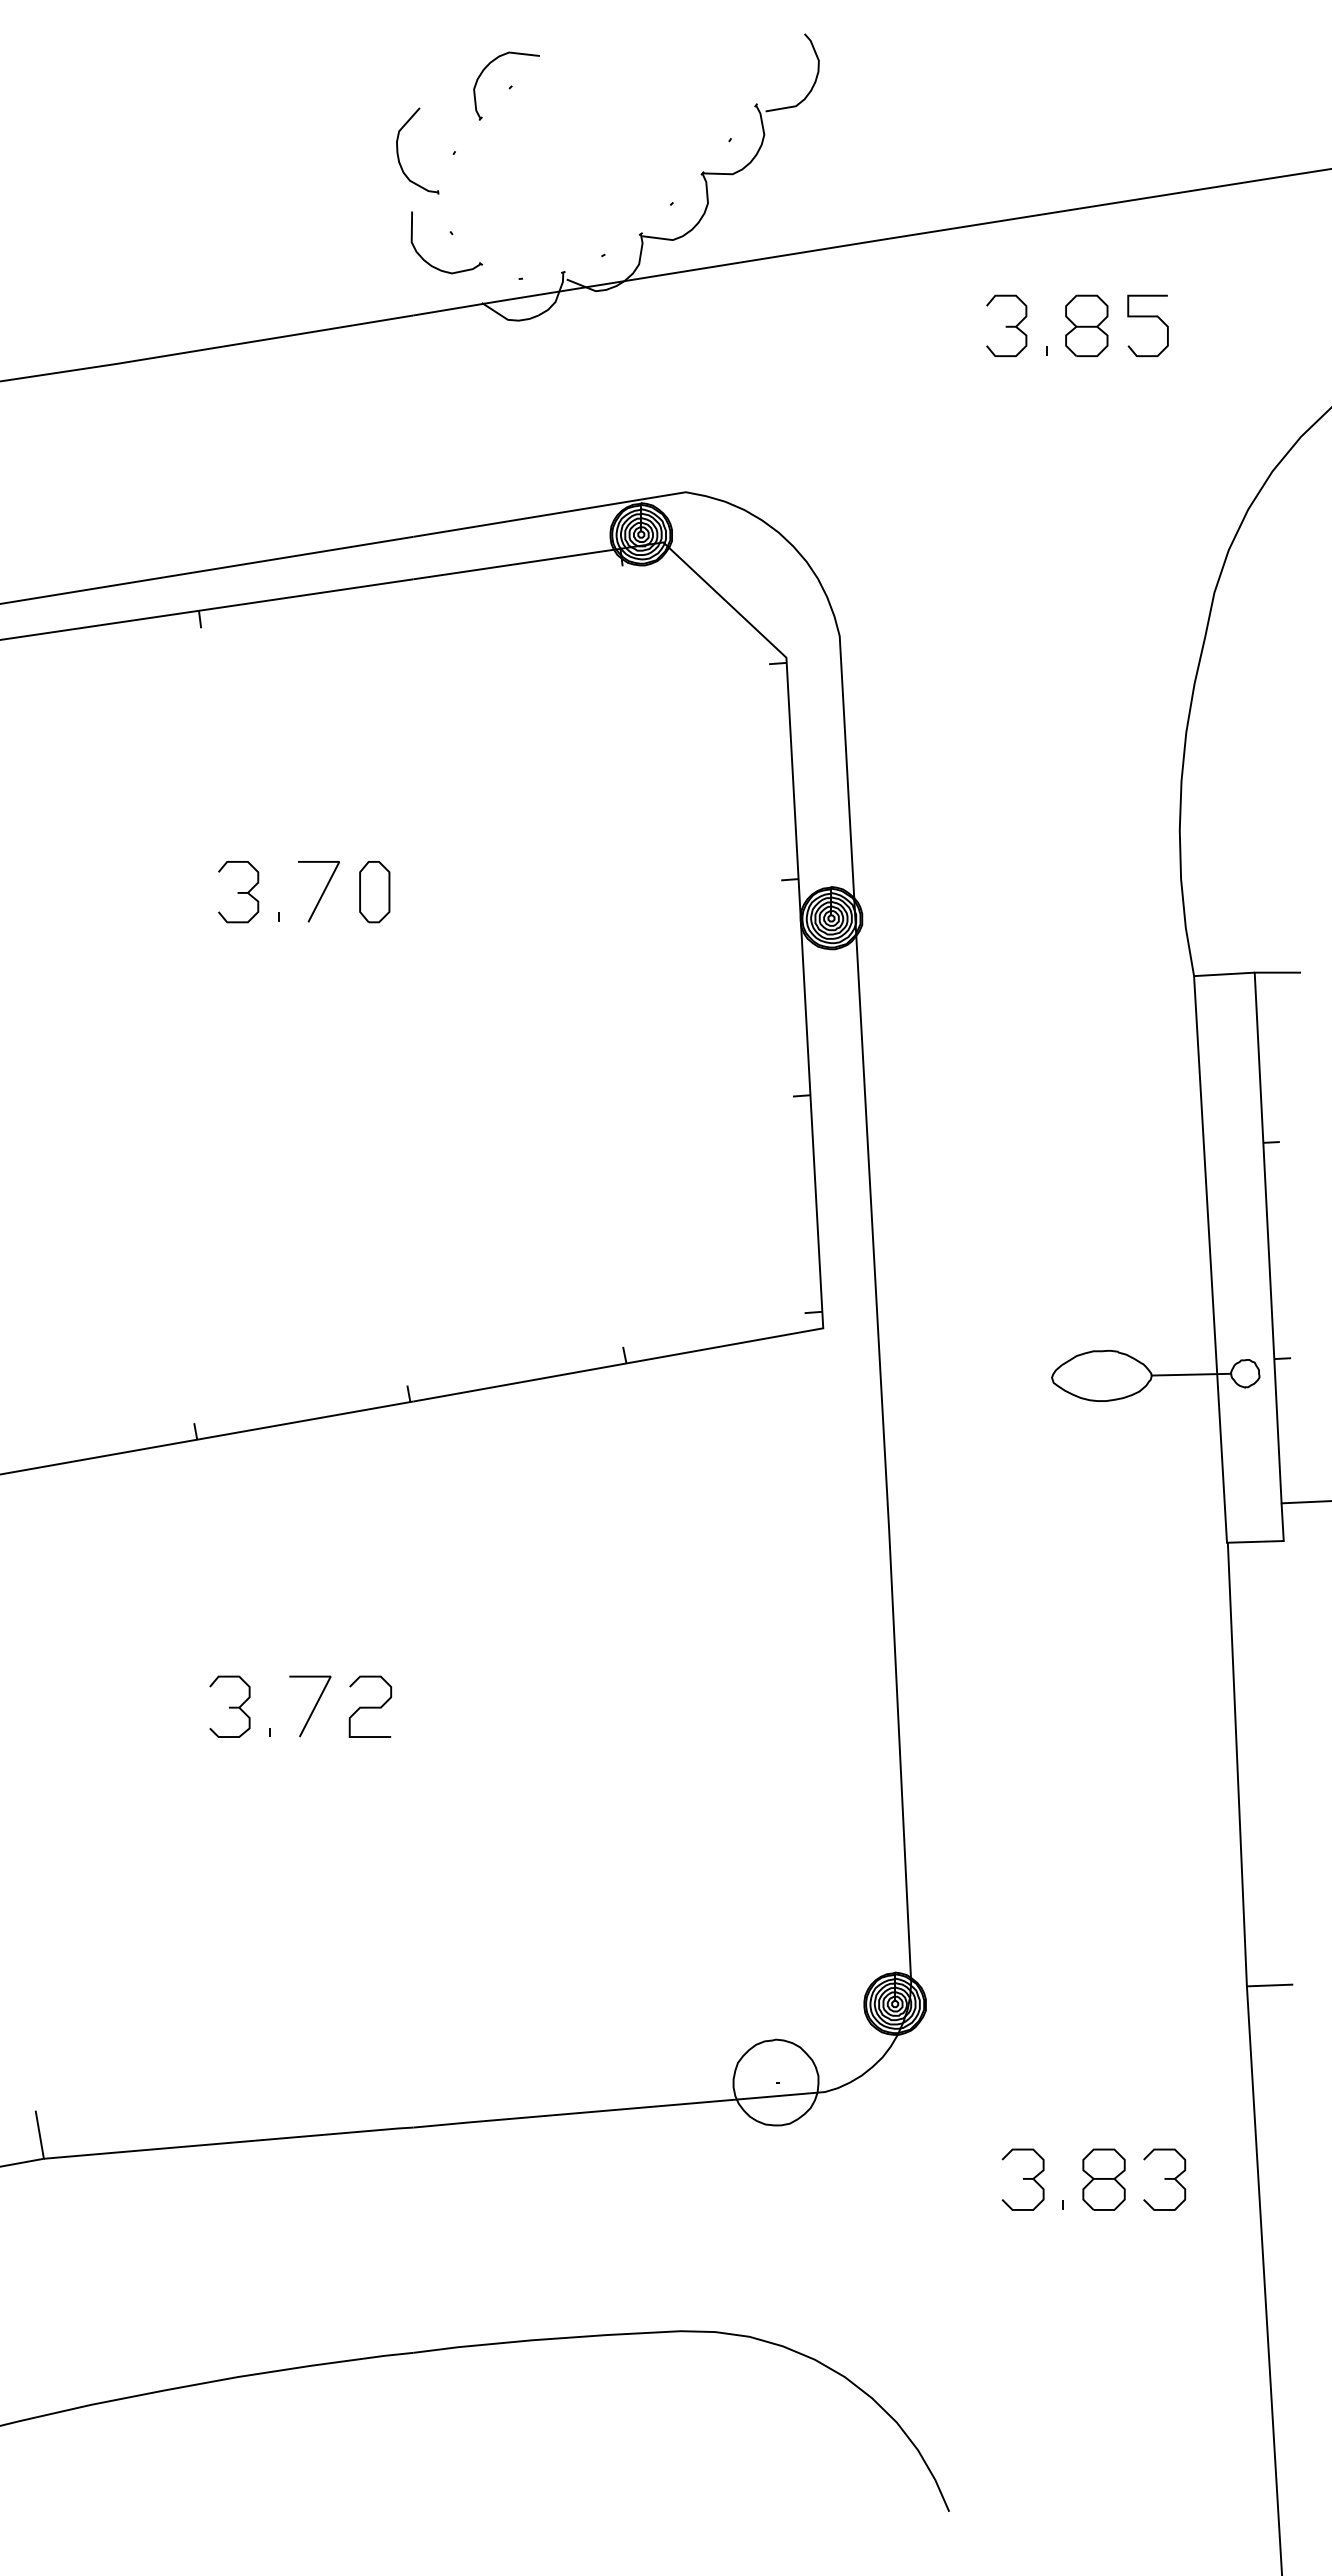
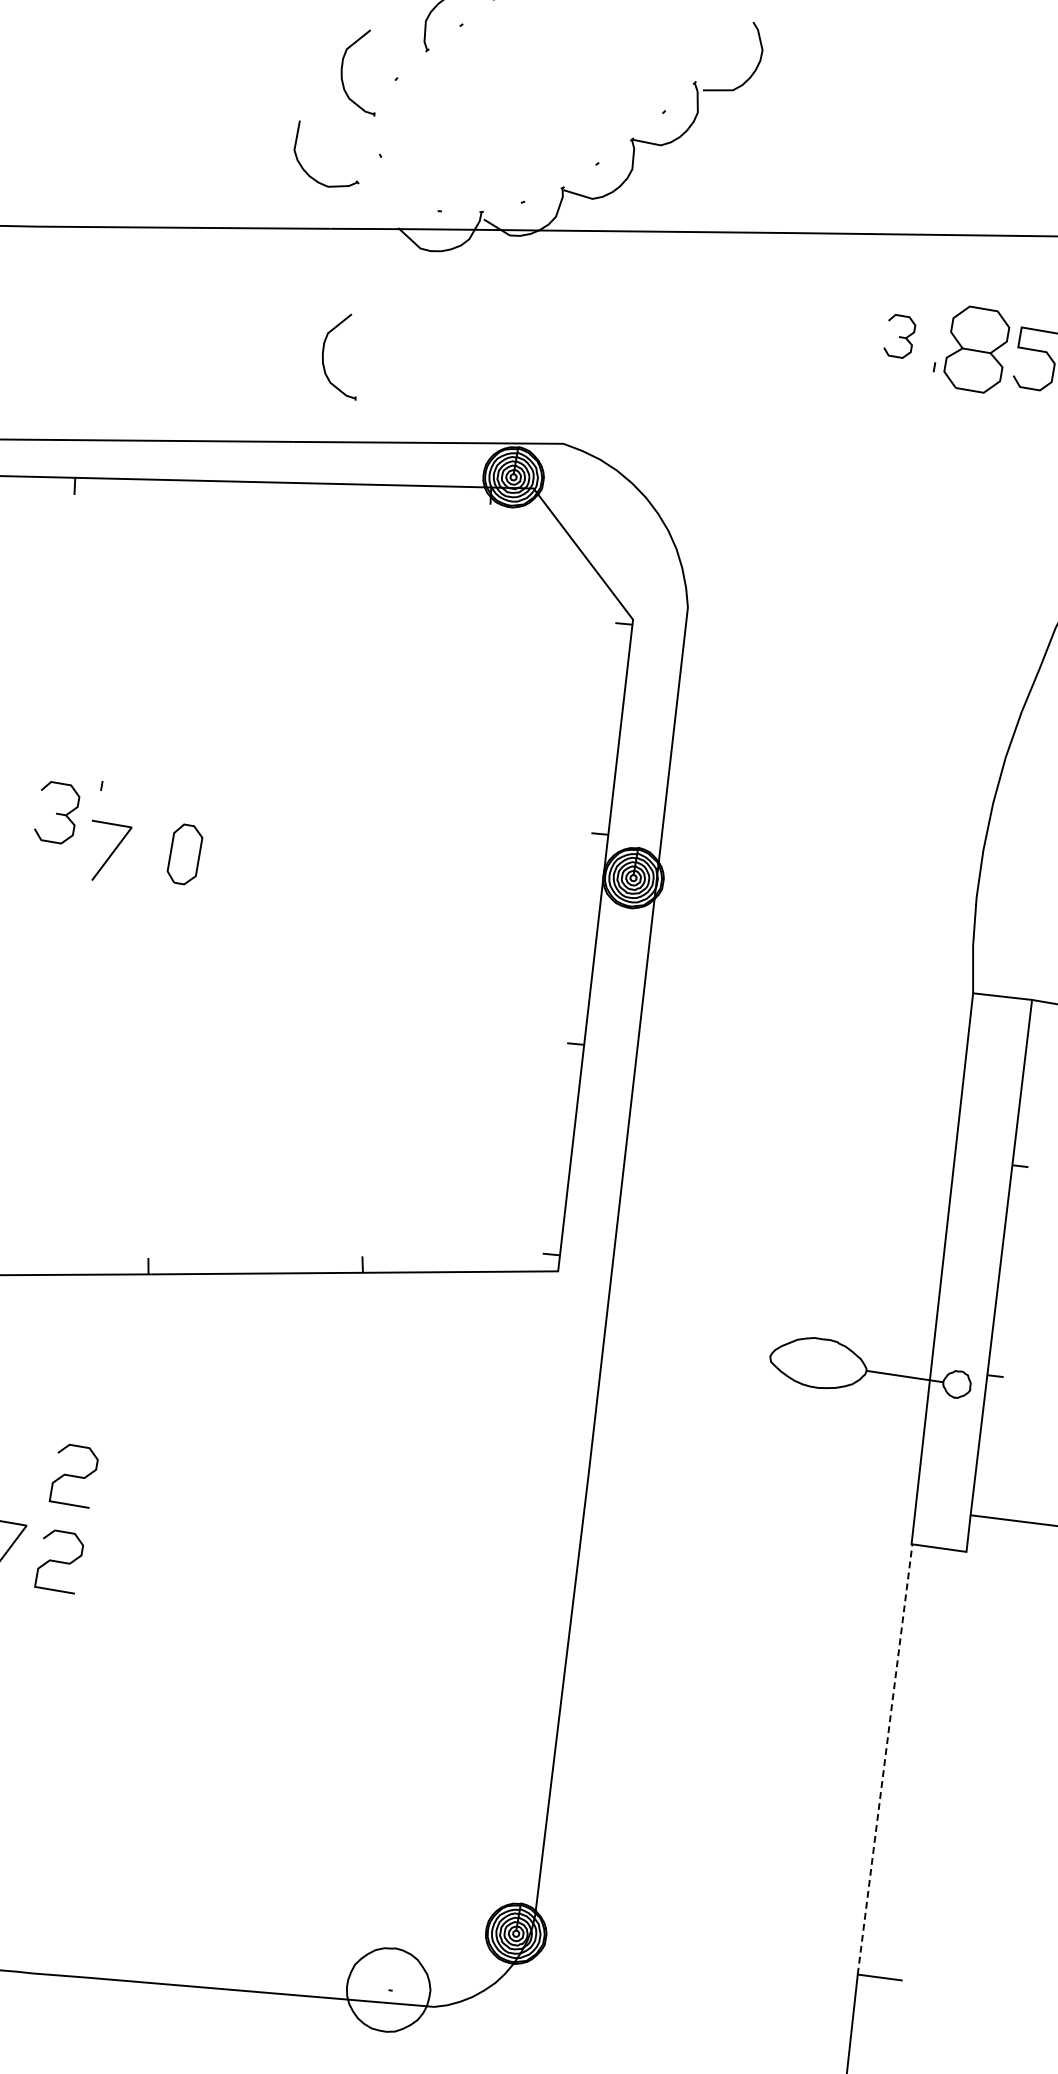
part: (435, 266) -> (313, 177), moved
part: (1006, 325) -> (899, 336), size x0.7
part: (1086, 325) -> (976, 349), size x1.4
part: (428, 440) -> (324, 351), added
part: (238, 892) -> (57, 813), moved
line: (322, 892) -> (110, 854), moved
part: (374, 892) -> (184, 854), moved
curve: (370, 1617) -> (74, 1475), added
line: (1237, 1764) -> (885, 1759), solid -> dashed

